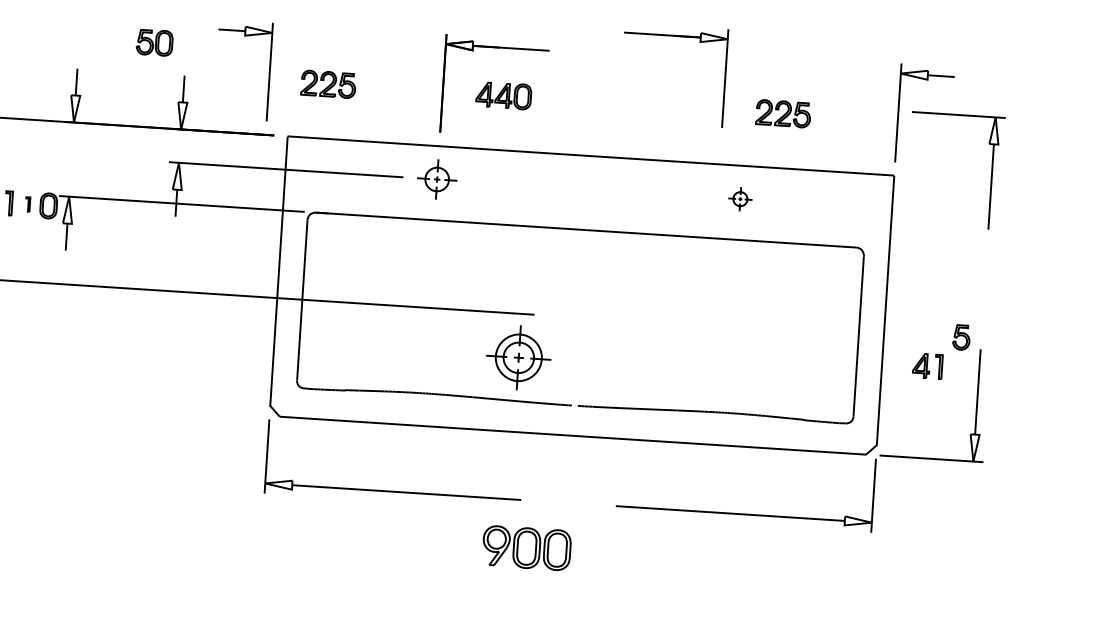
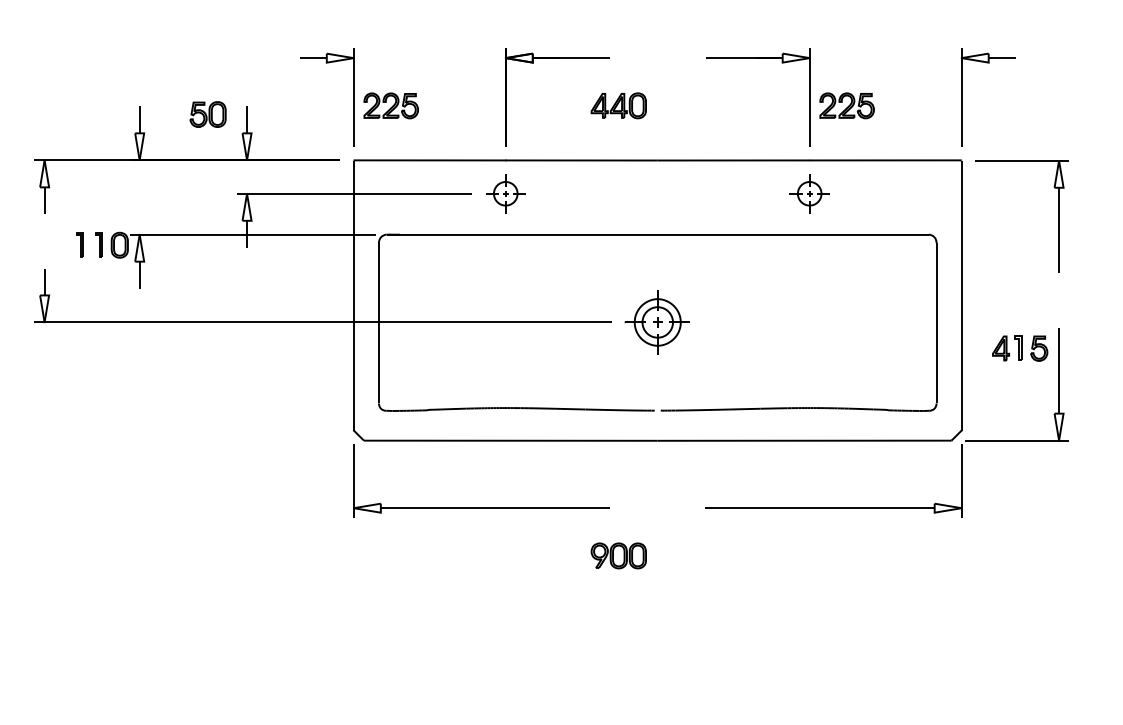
part: (676, 36) -> (758, 58), moved
part: (154, 42) -> (207, 114), moved
part: (269, 72) -> (353, 97), moved
part: (503, 95) -> (618, 105), moved
part: (991, 172) -> (1058, 216), moved
part: (740, 198) -> (809, 193), size x1.67
part: (27, 203) -> (98, 244), size x1.67
part: (961, 337) -> (1039, 348), moved
part: (517, 357) -> (656, 322), moved
part: (526, 547) -> (618, 555), size x0.62

